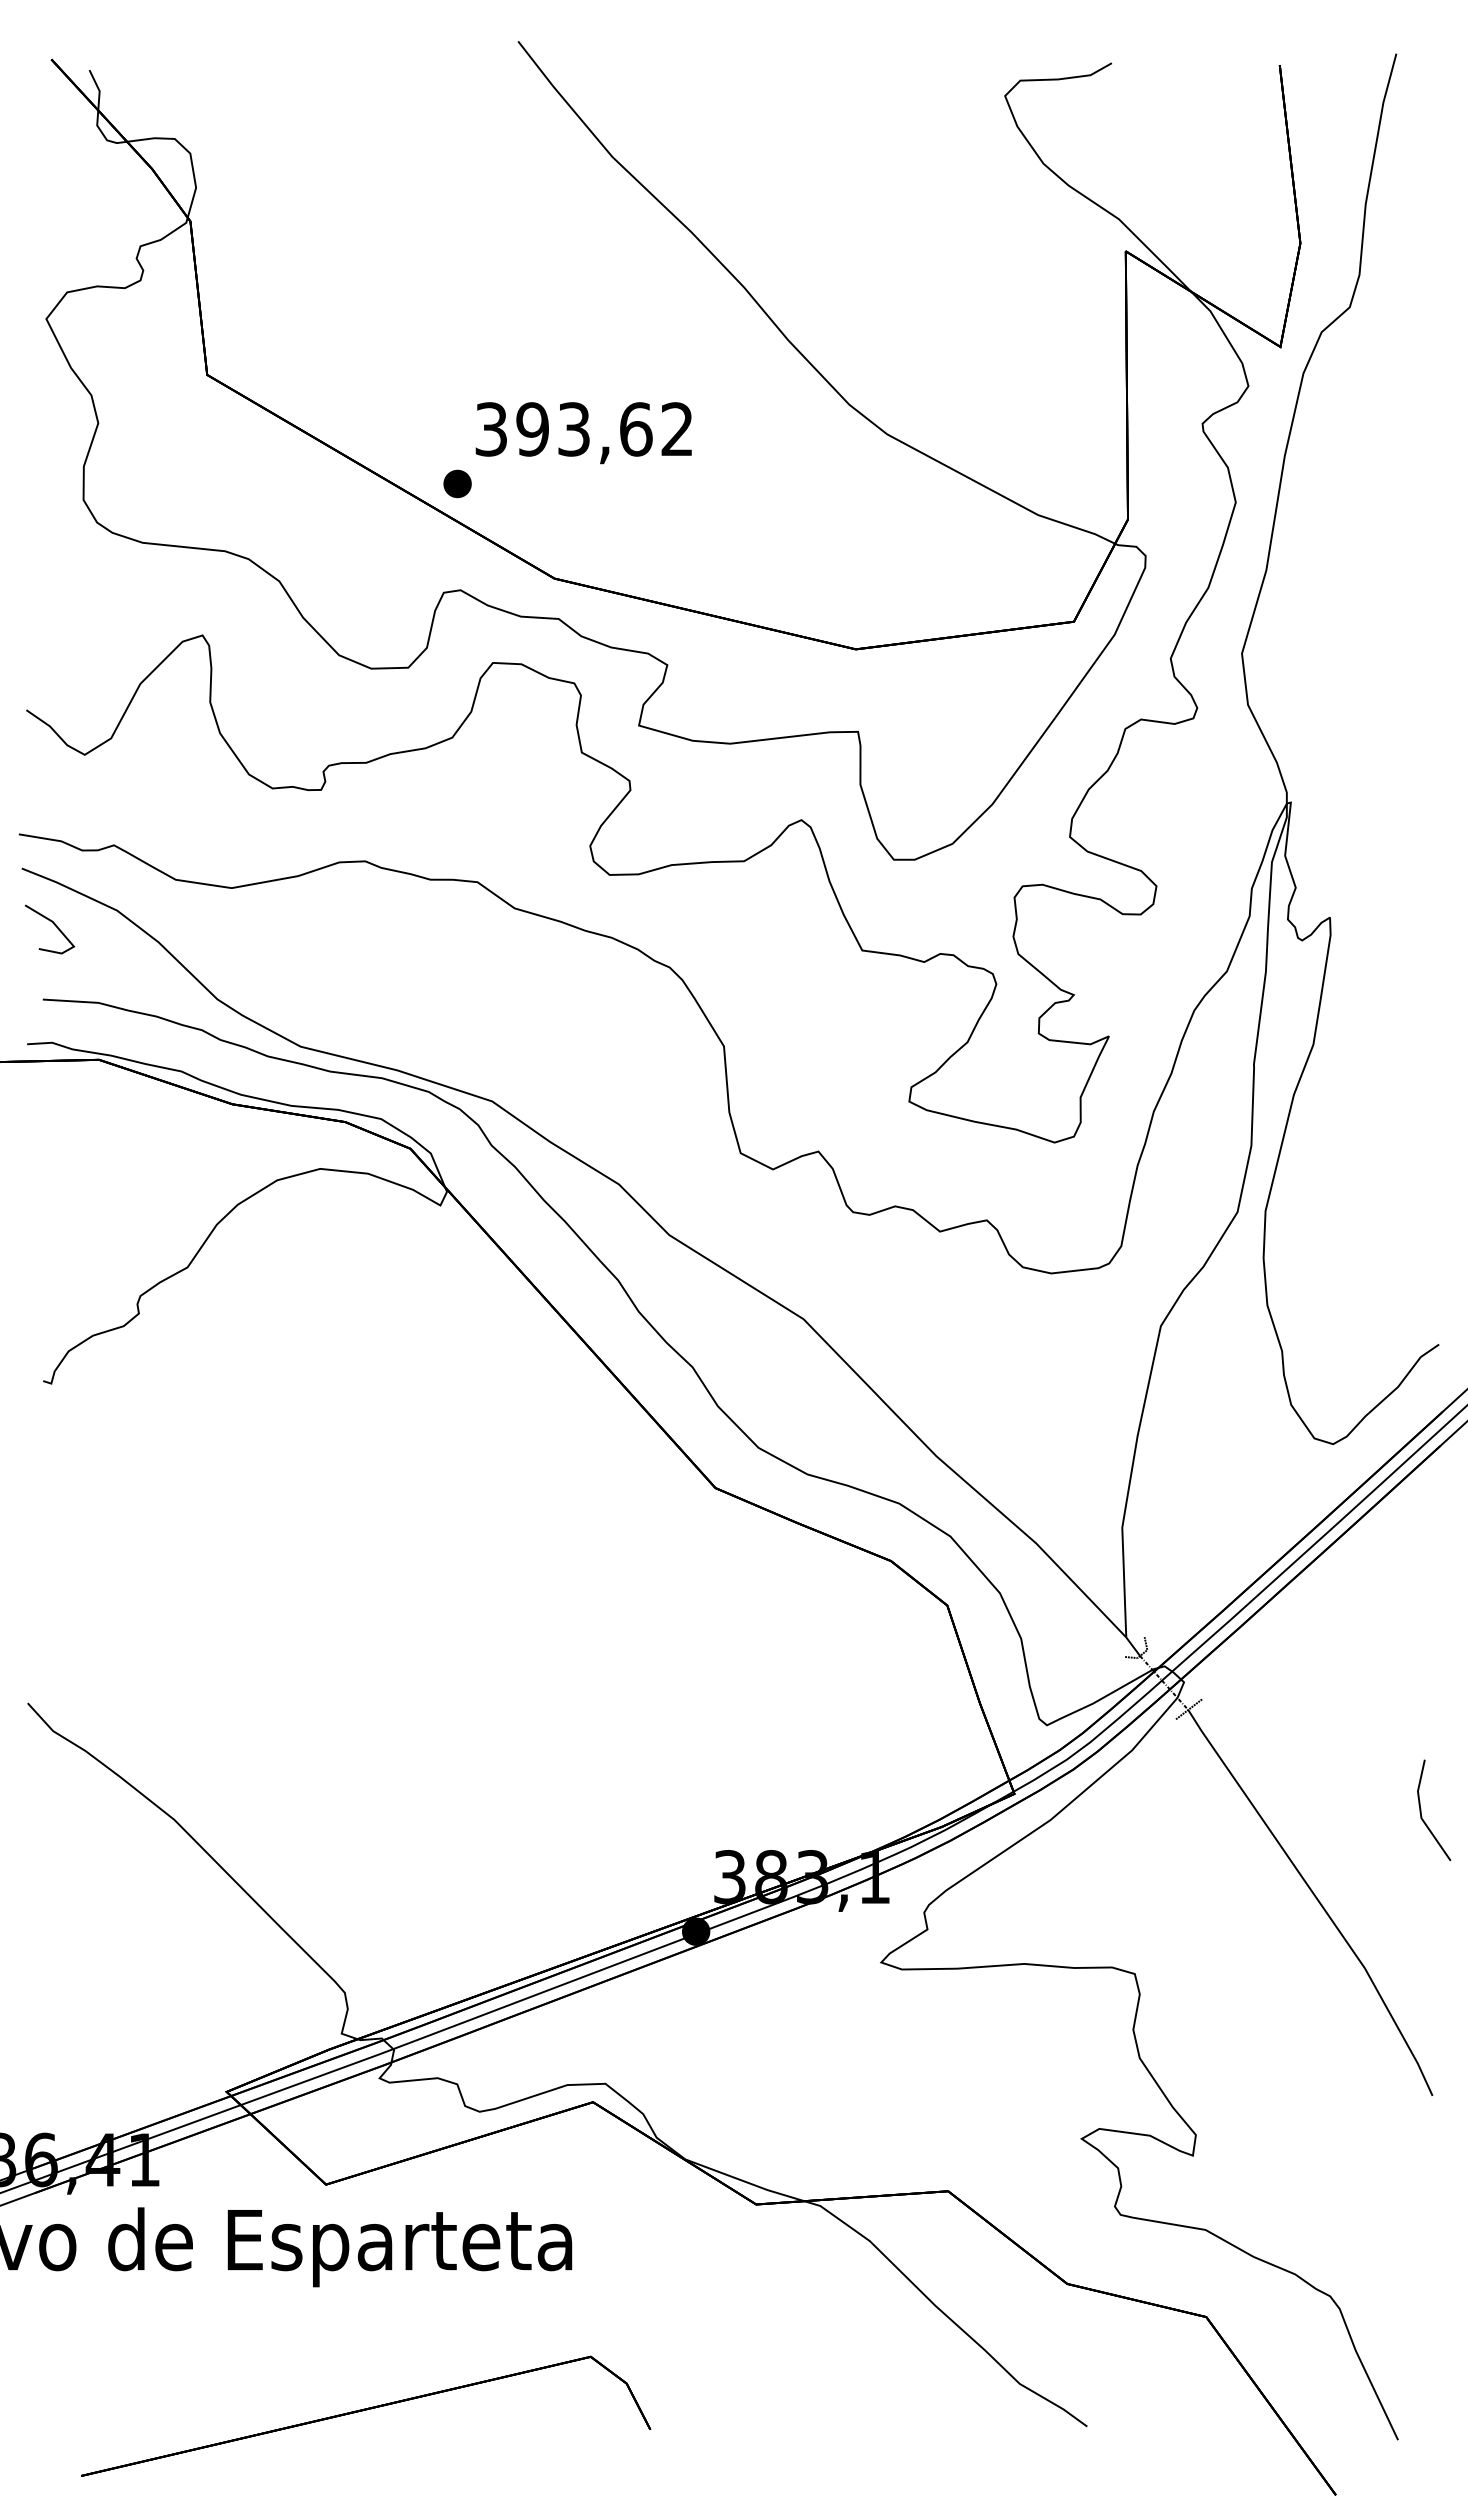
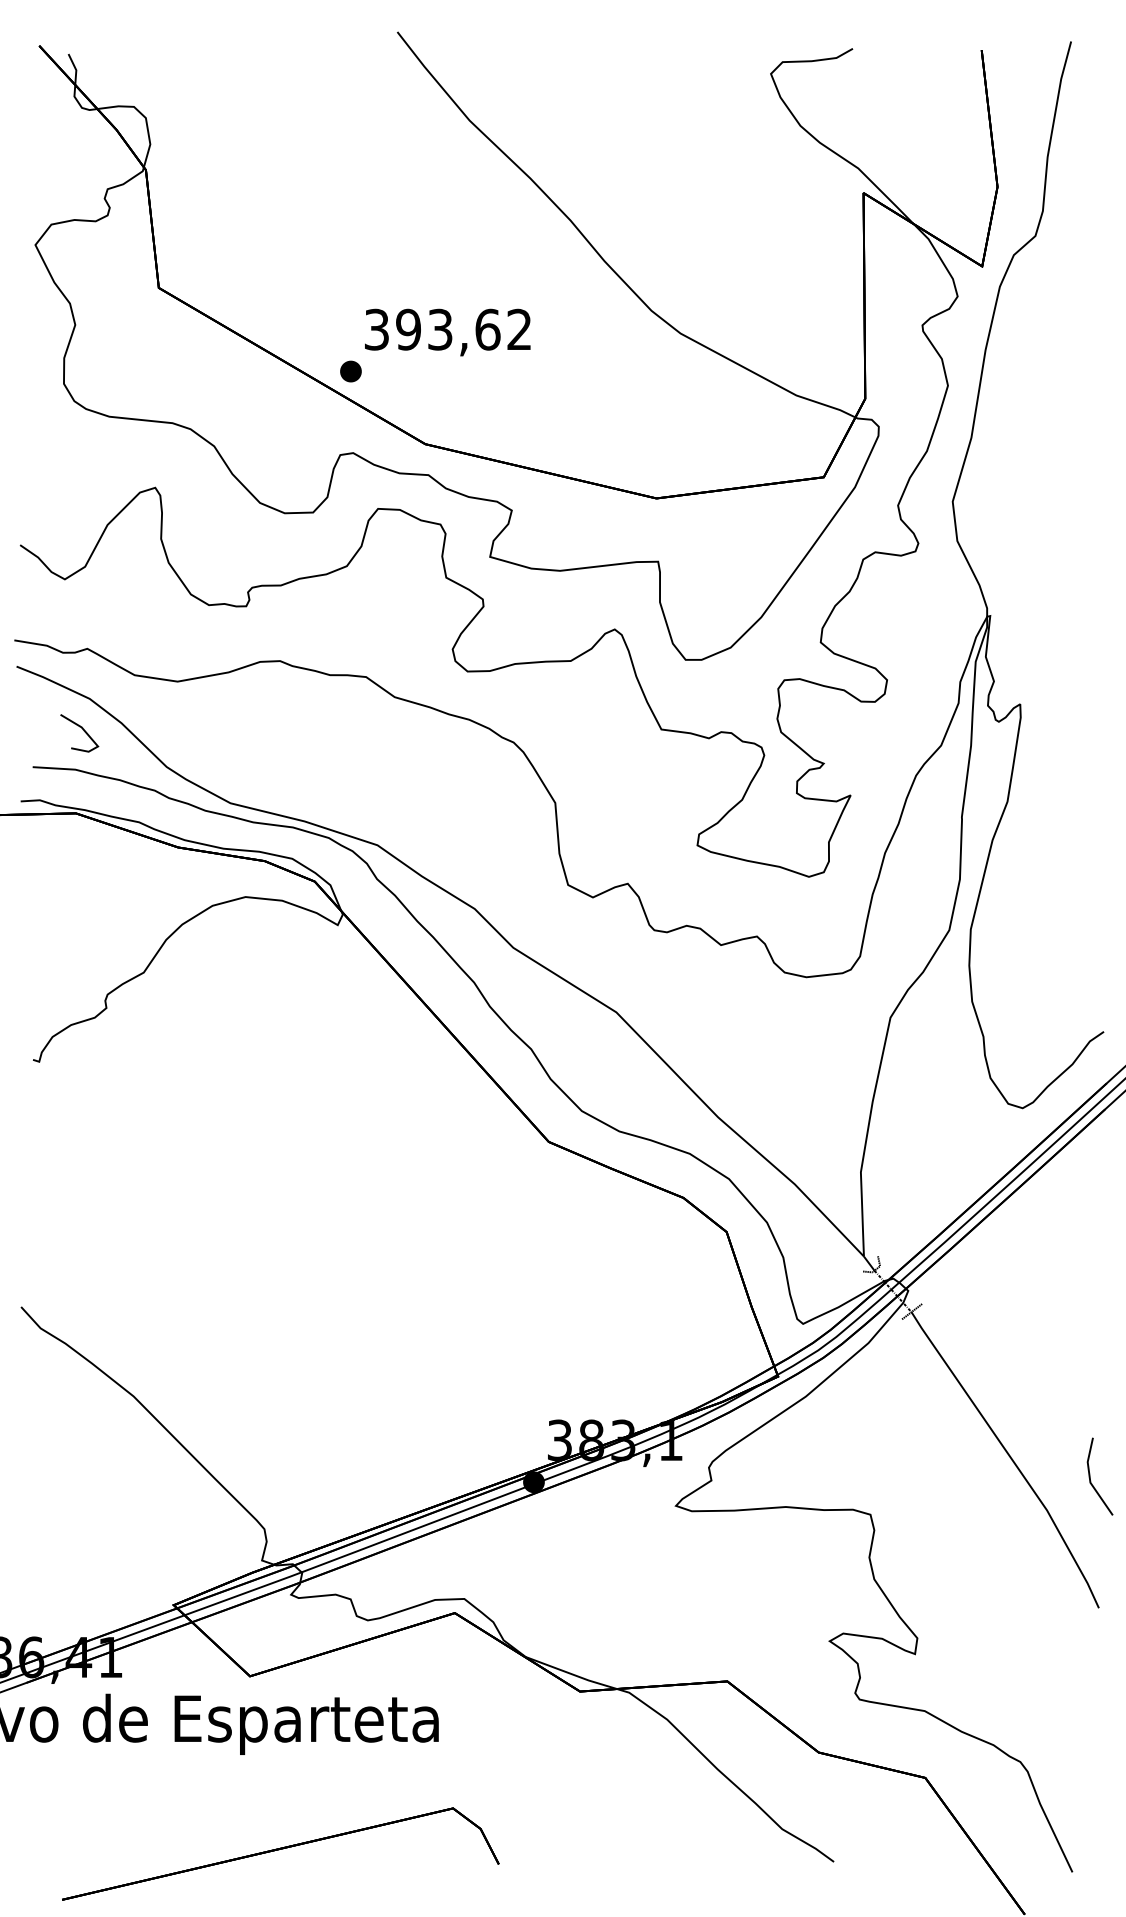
line: (54, 925) -> (83, 730), moved
line: (1421, 1809) -> (1090, 1475), moved

